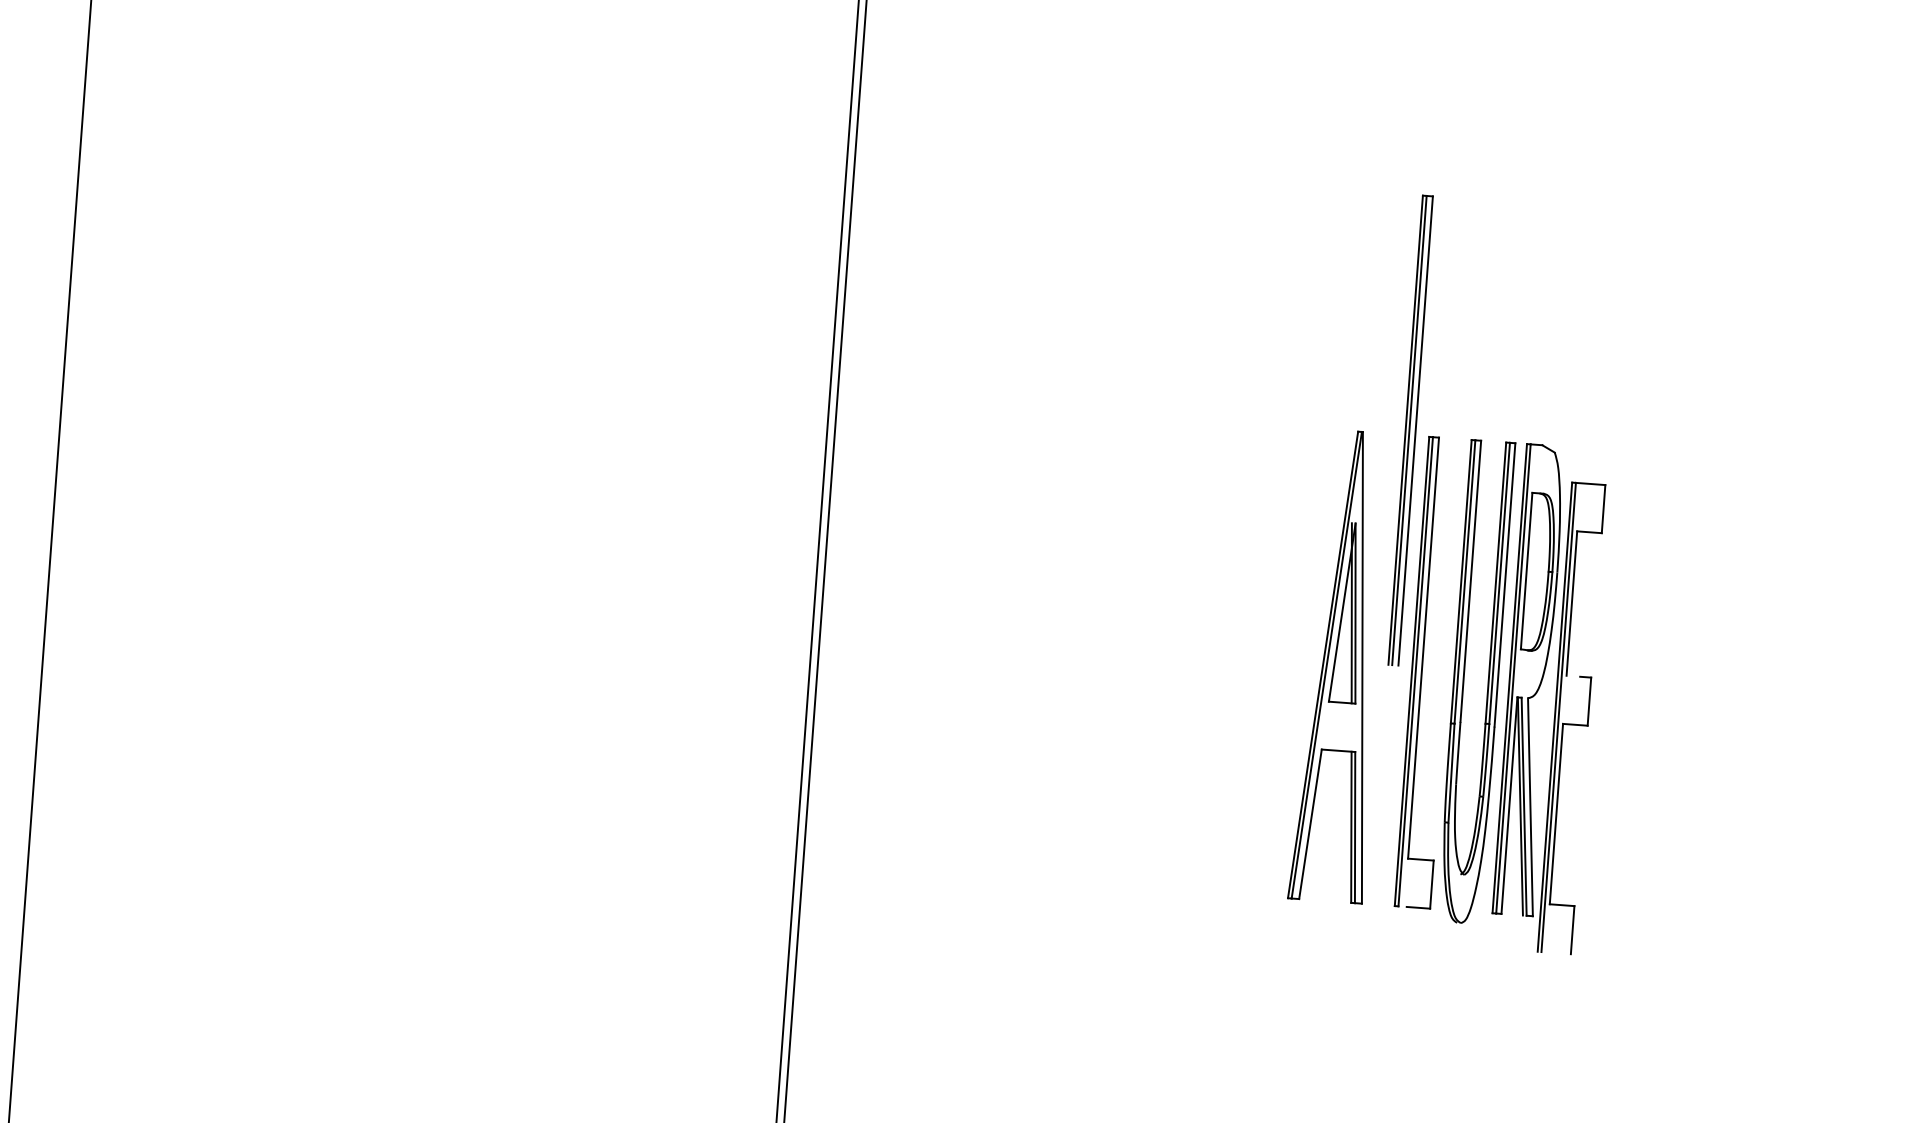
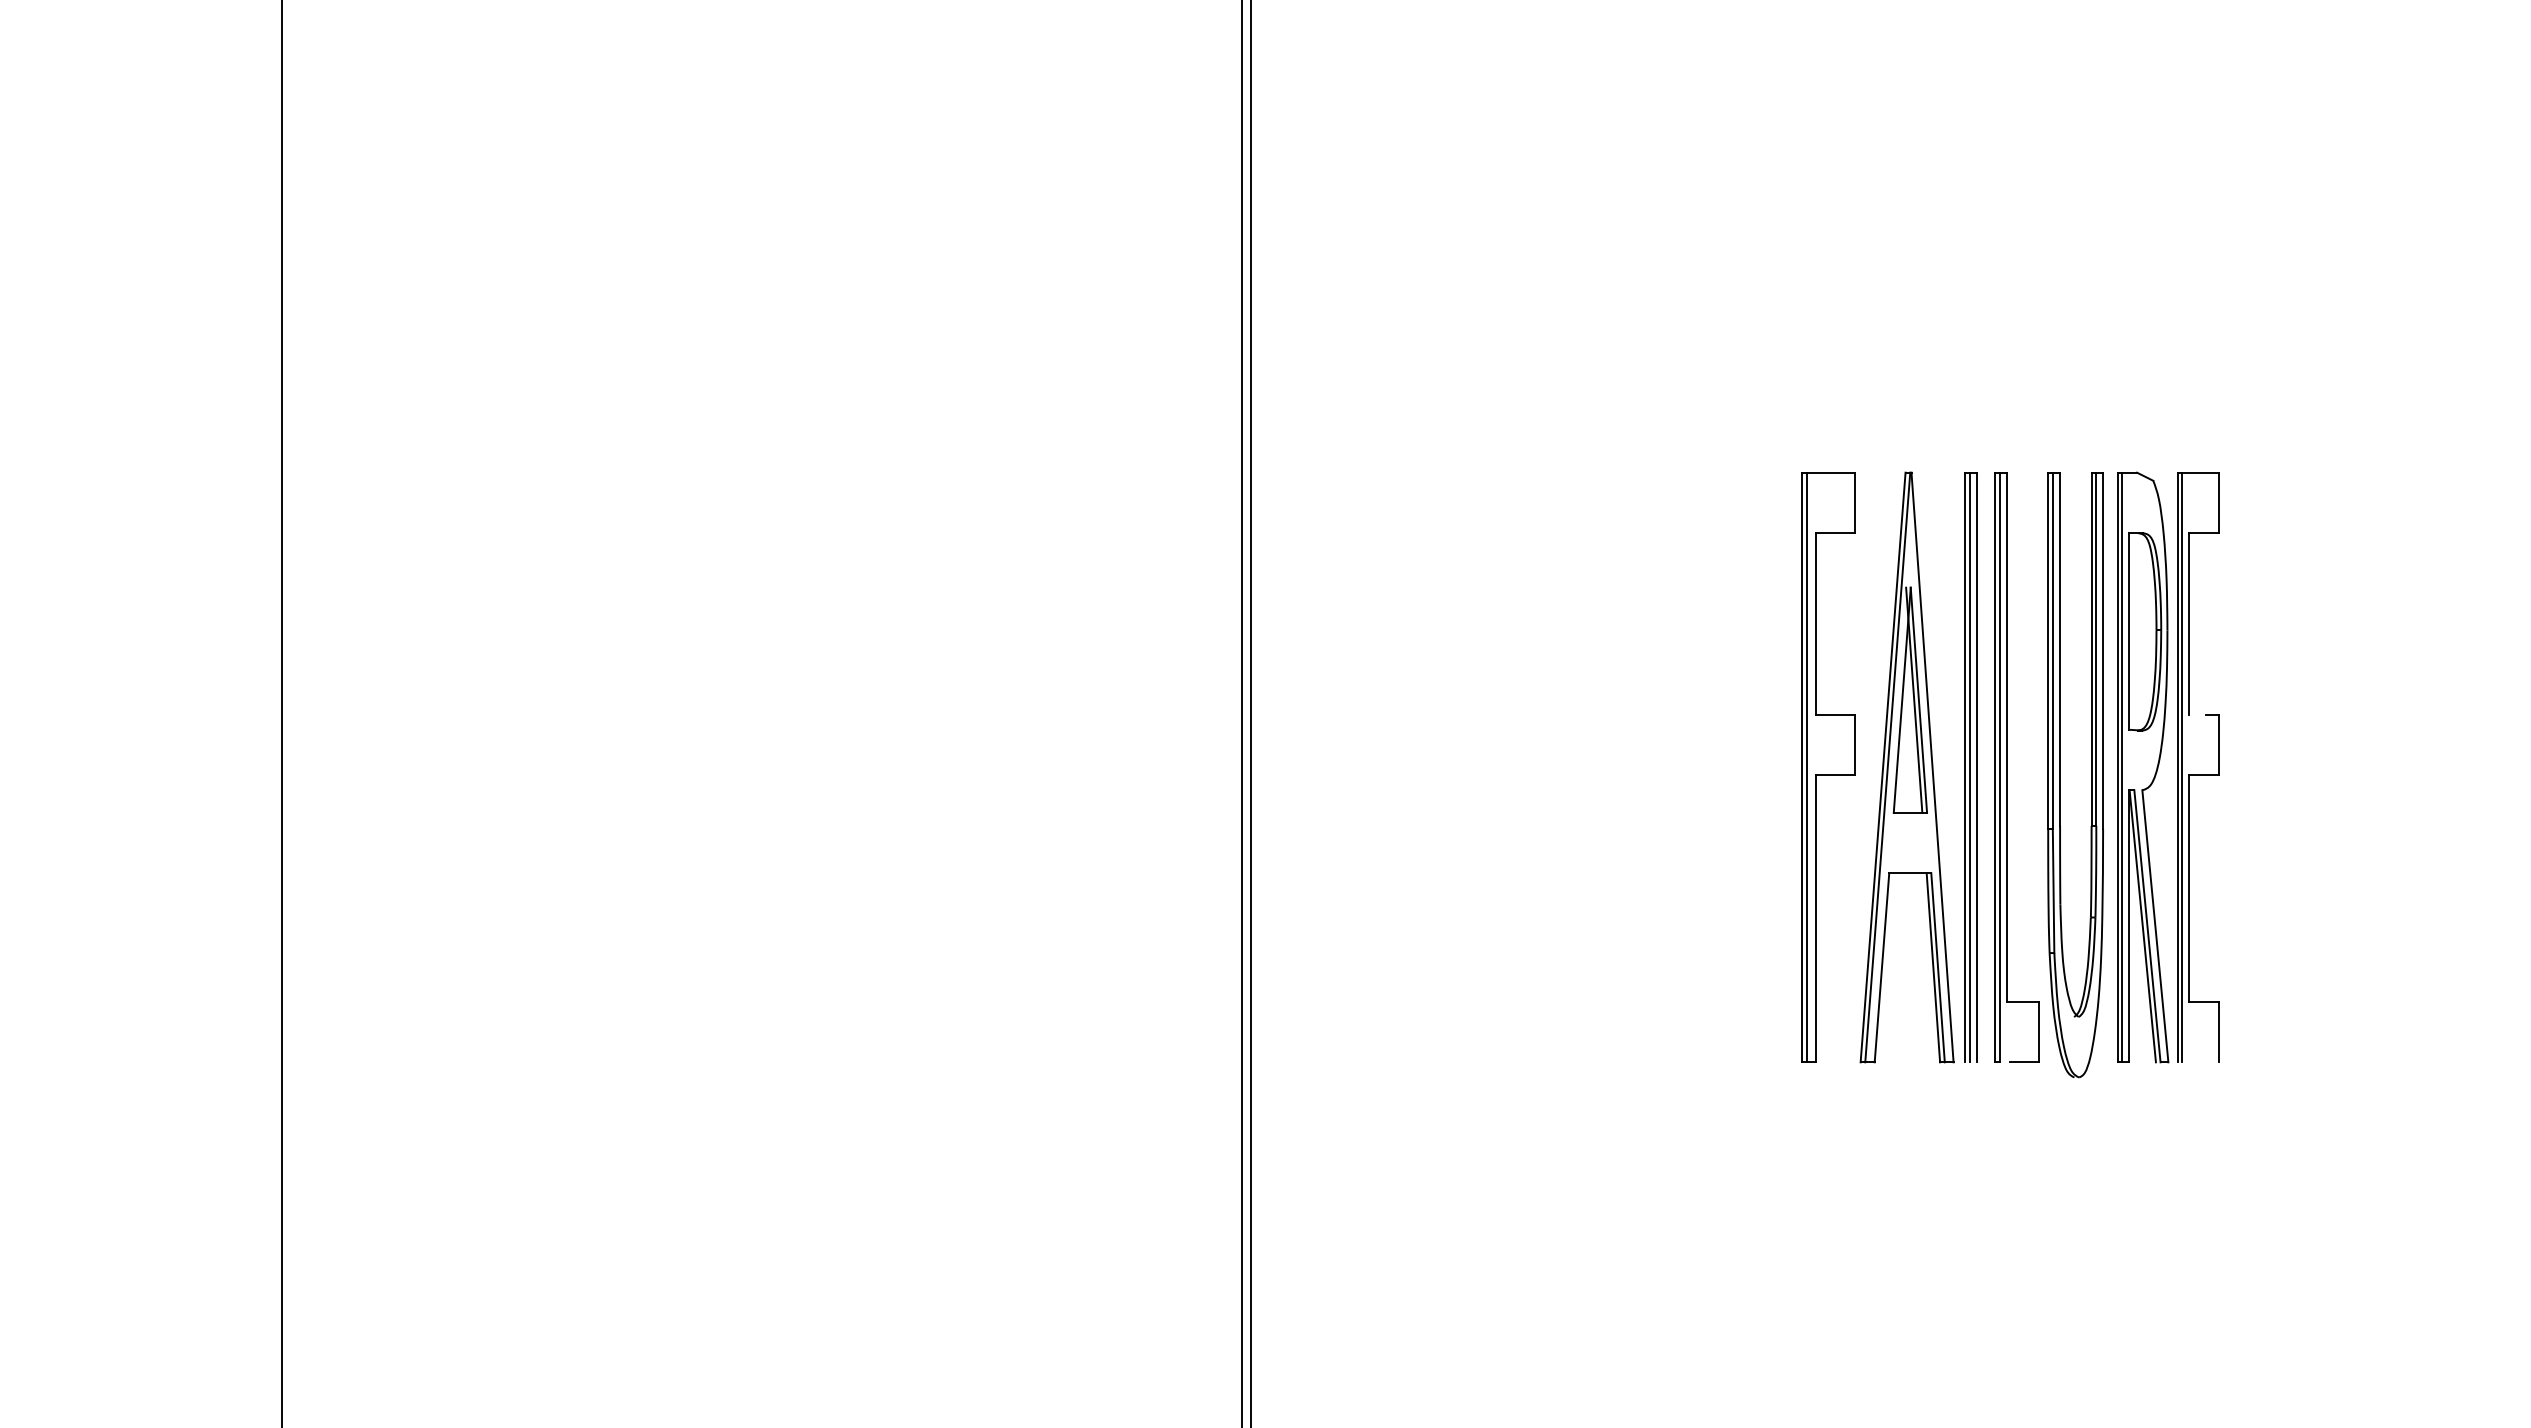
part: (1410, 430) -> (1970, 767), moved
part: (1279, 661) -> (1828, 767), added
part: (1571, 723) -> (2198, 774), moved

